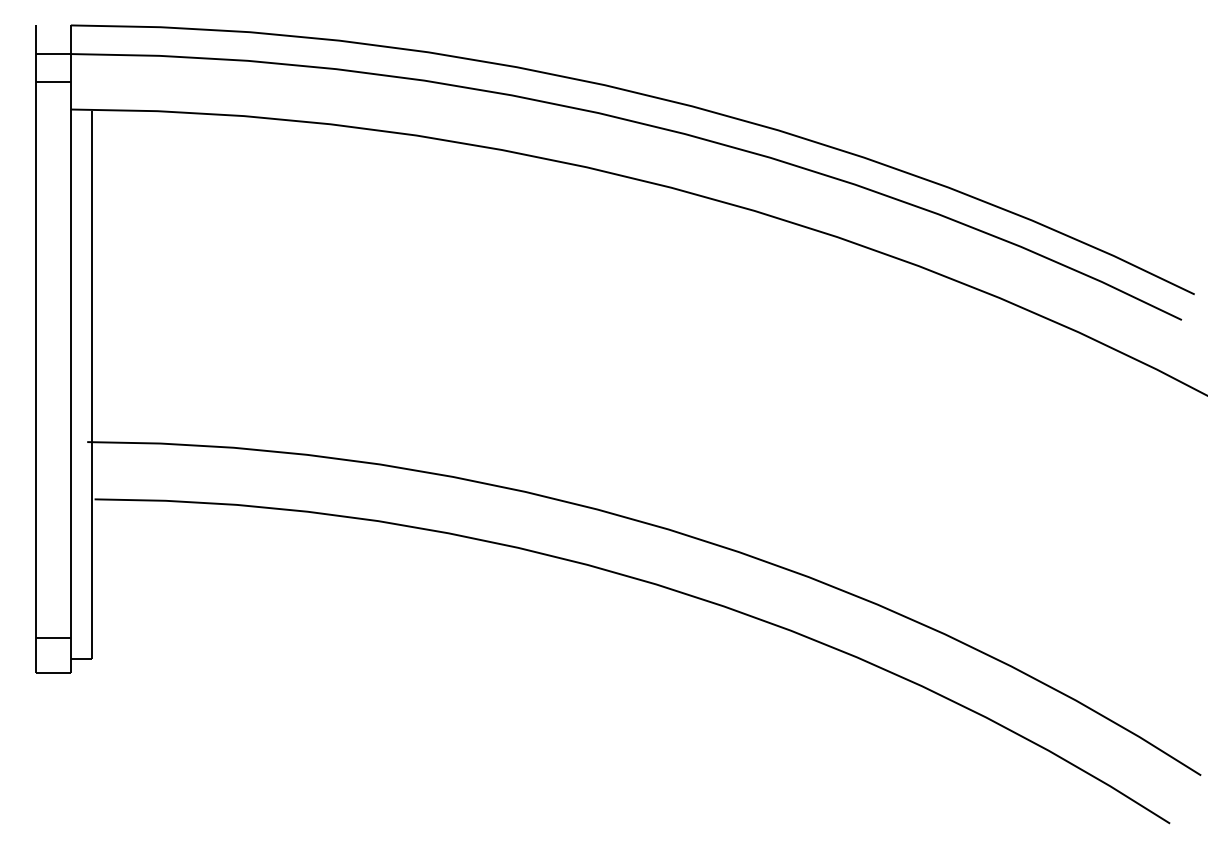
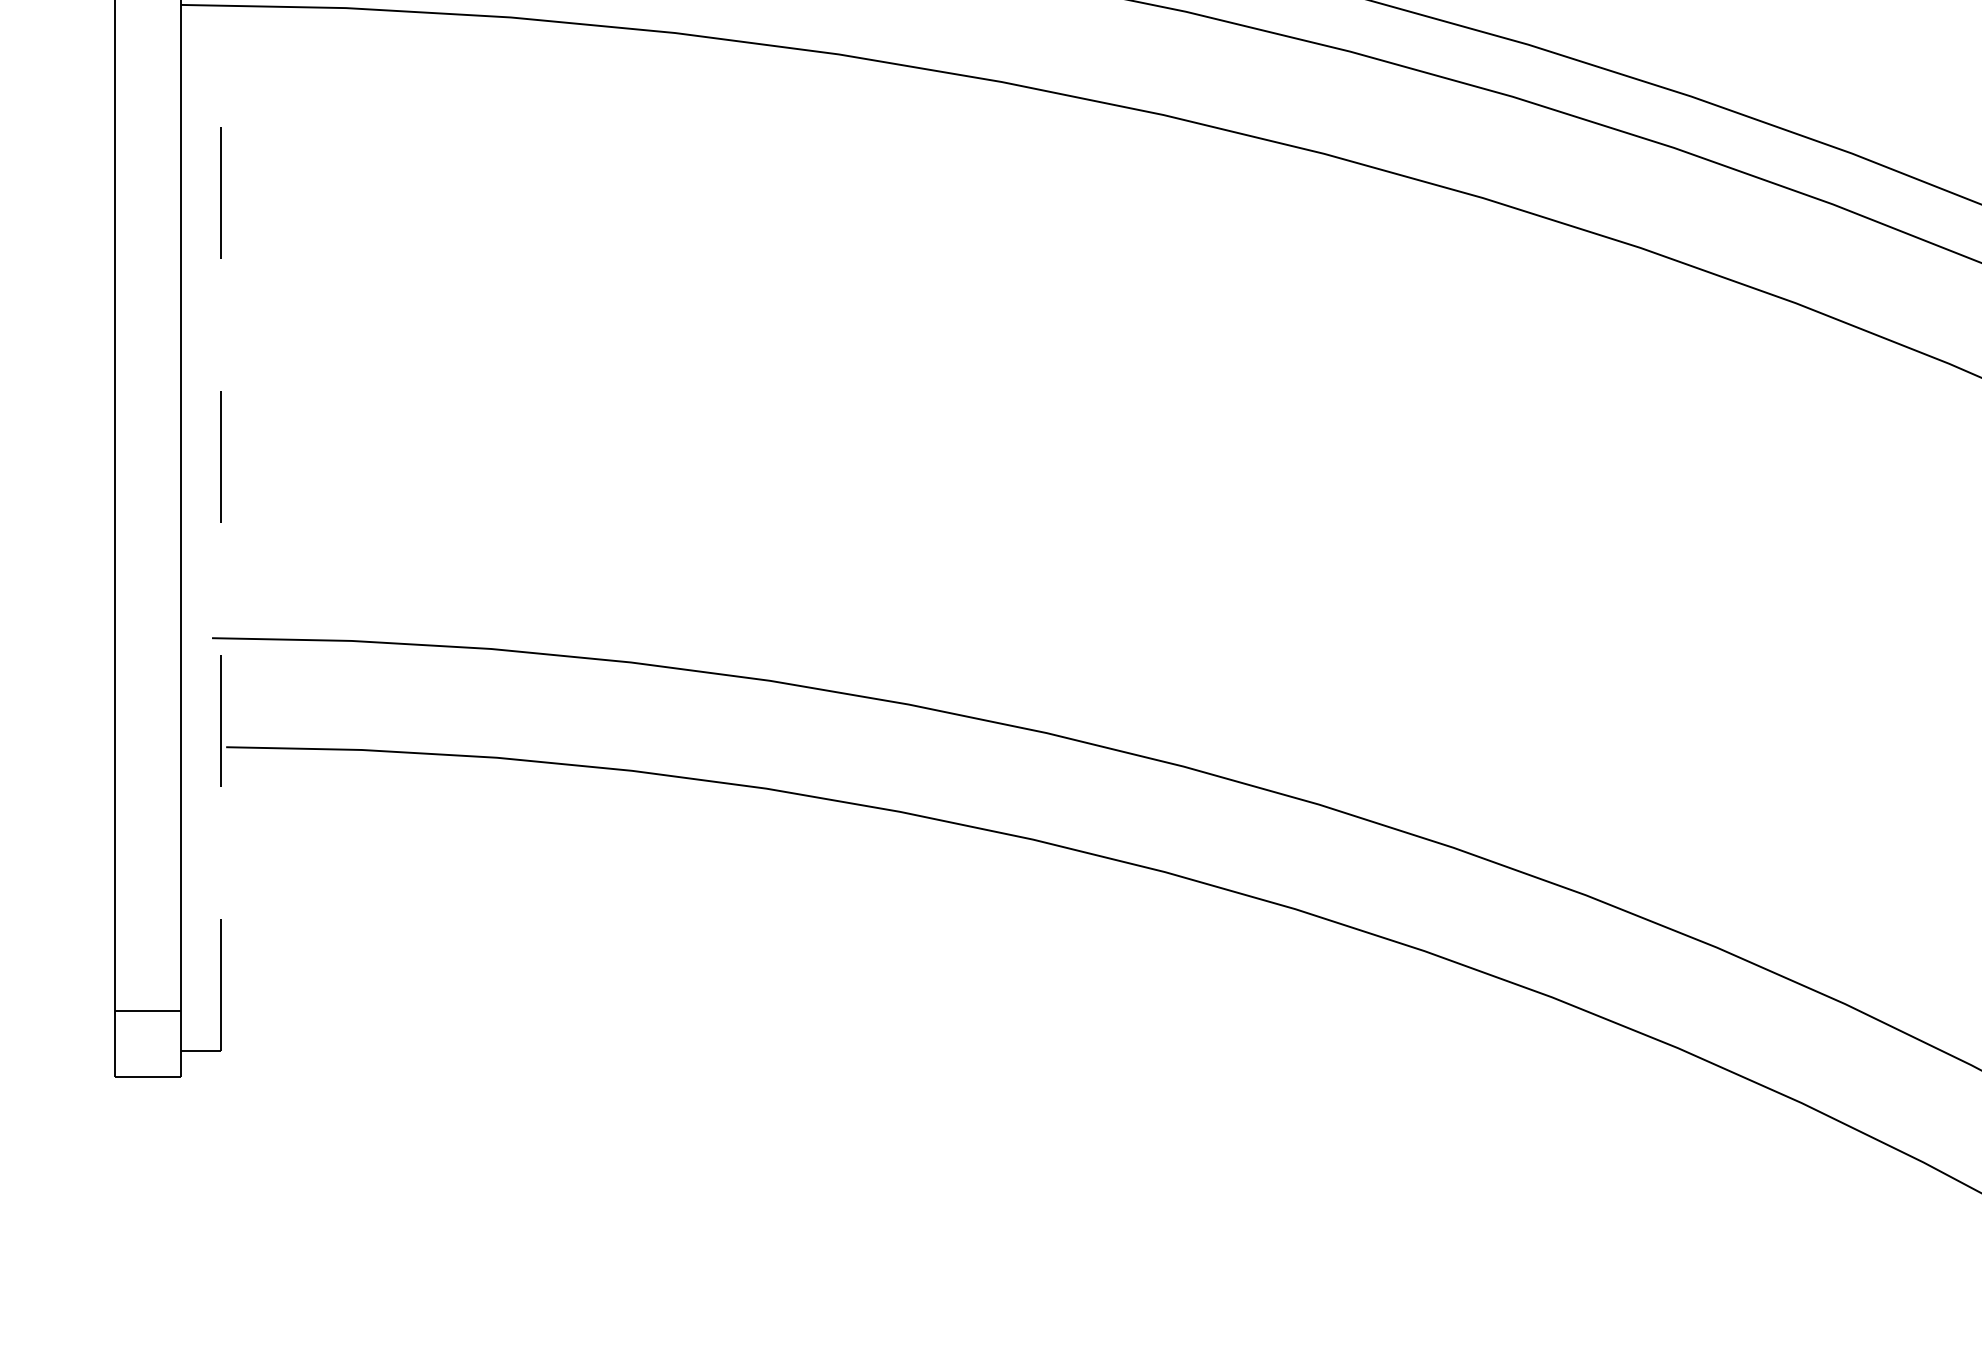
line: (91, 384) -> (220, 528), solid -> dashed

